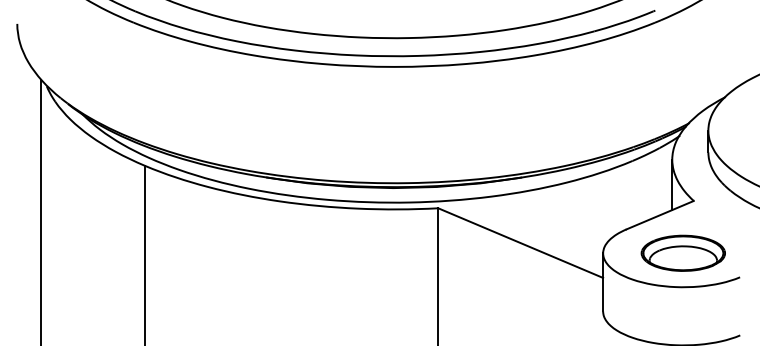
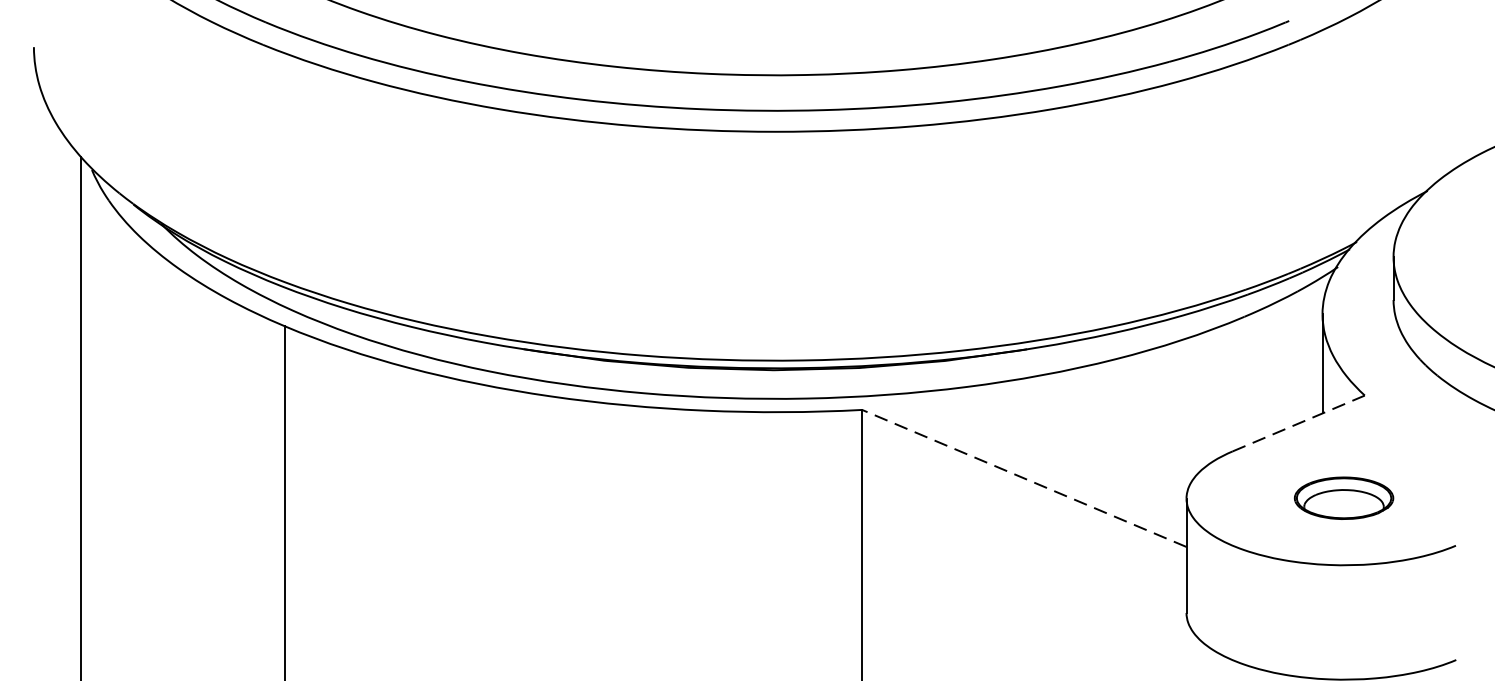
line: (660, 214) -> (1299, 422), solid -> dashed
line: (520, 242) -> (1023, 477), solid -> dashed
part: (682, 252) -> (1342, 496), size x0.6

